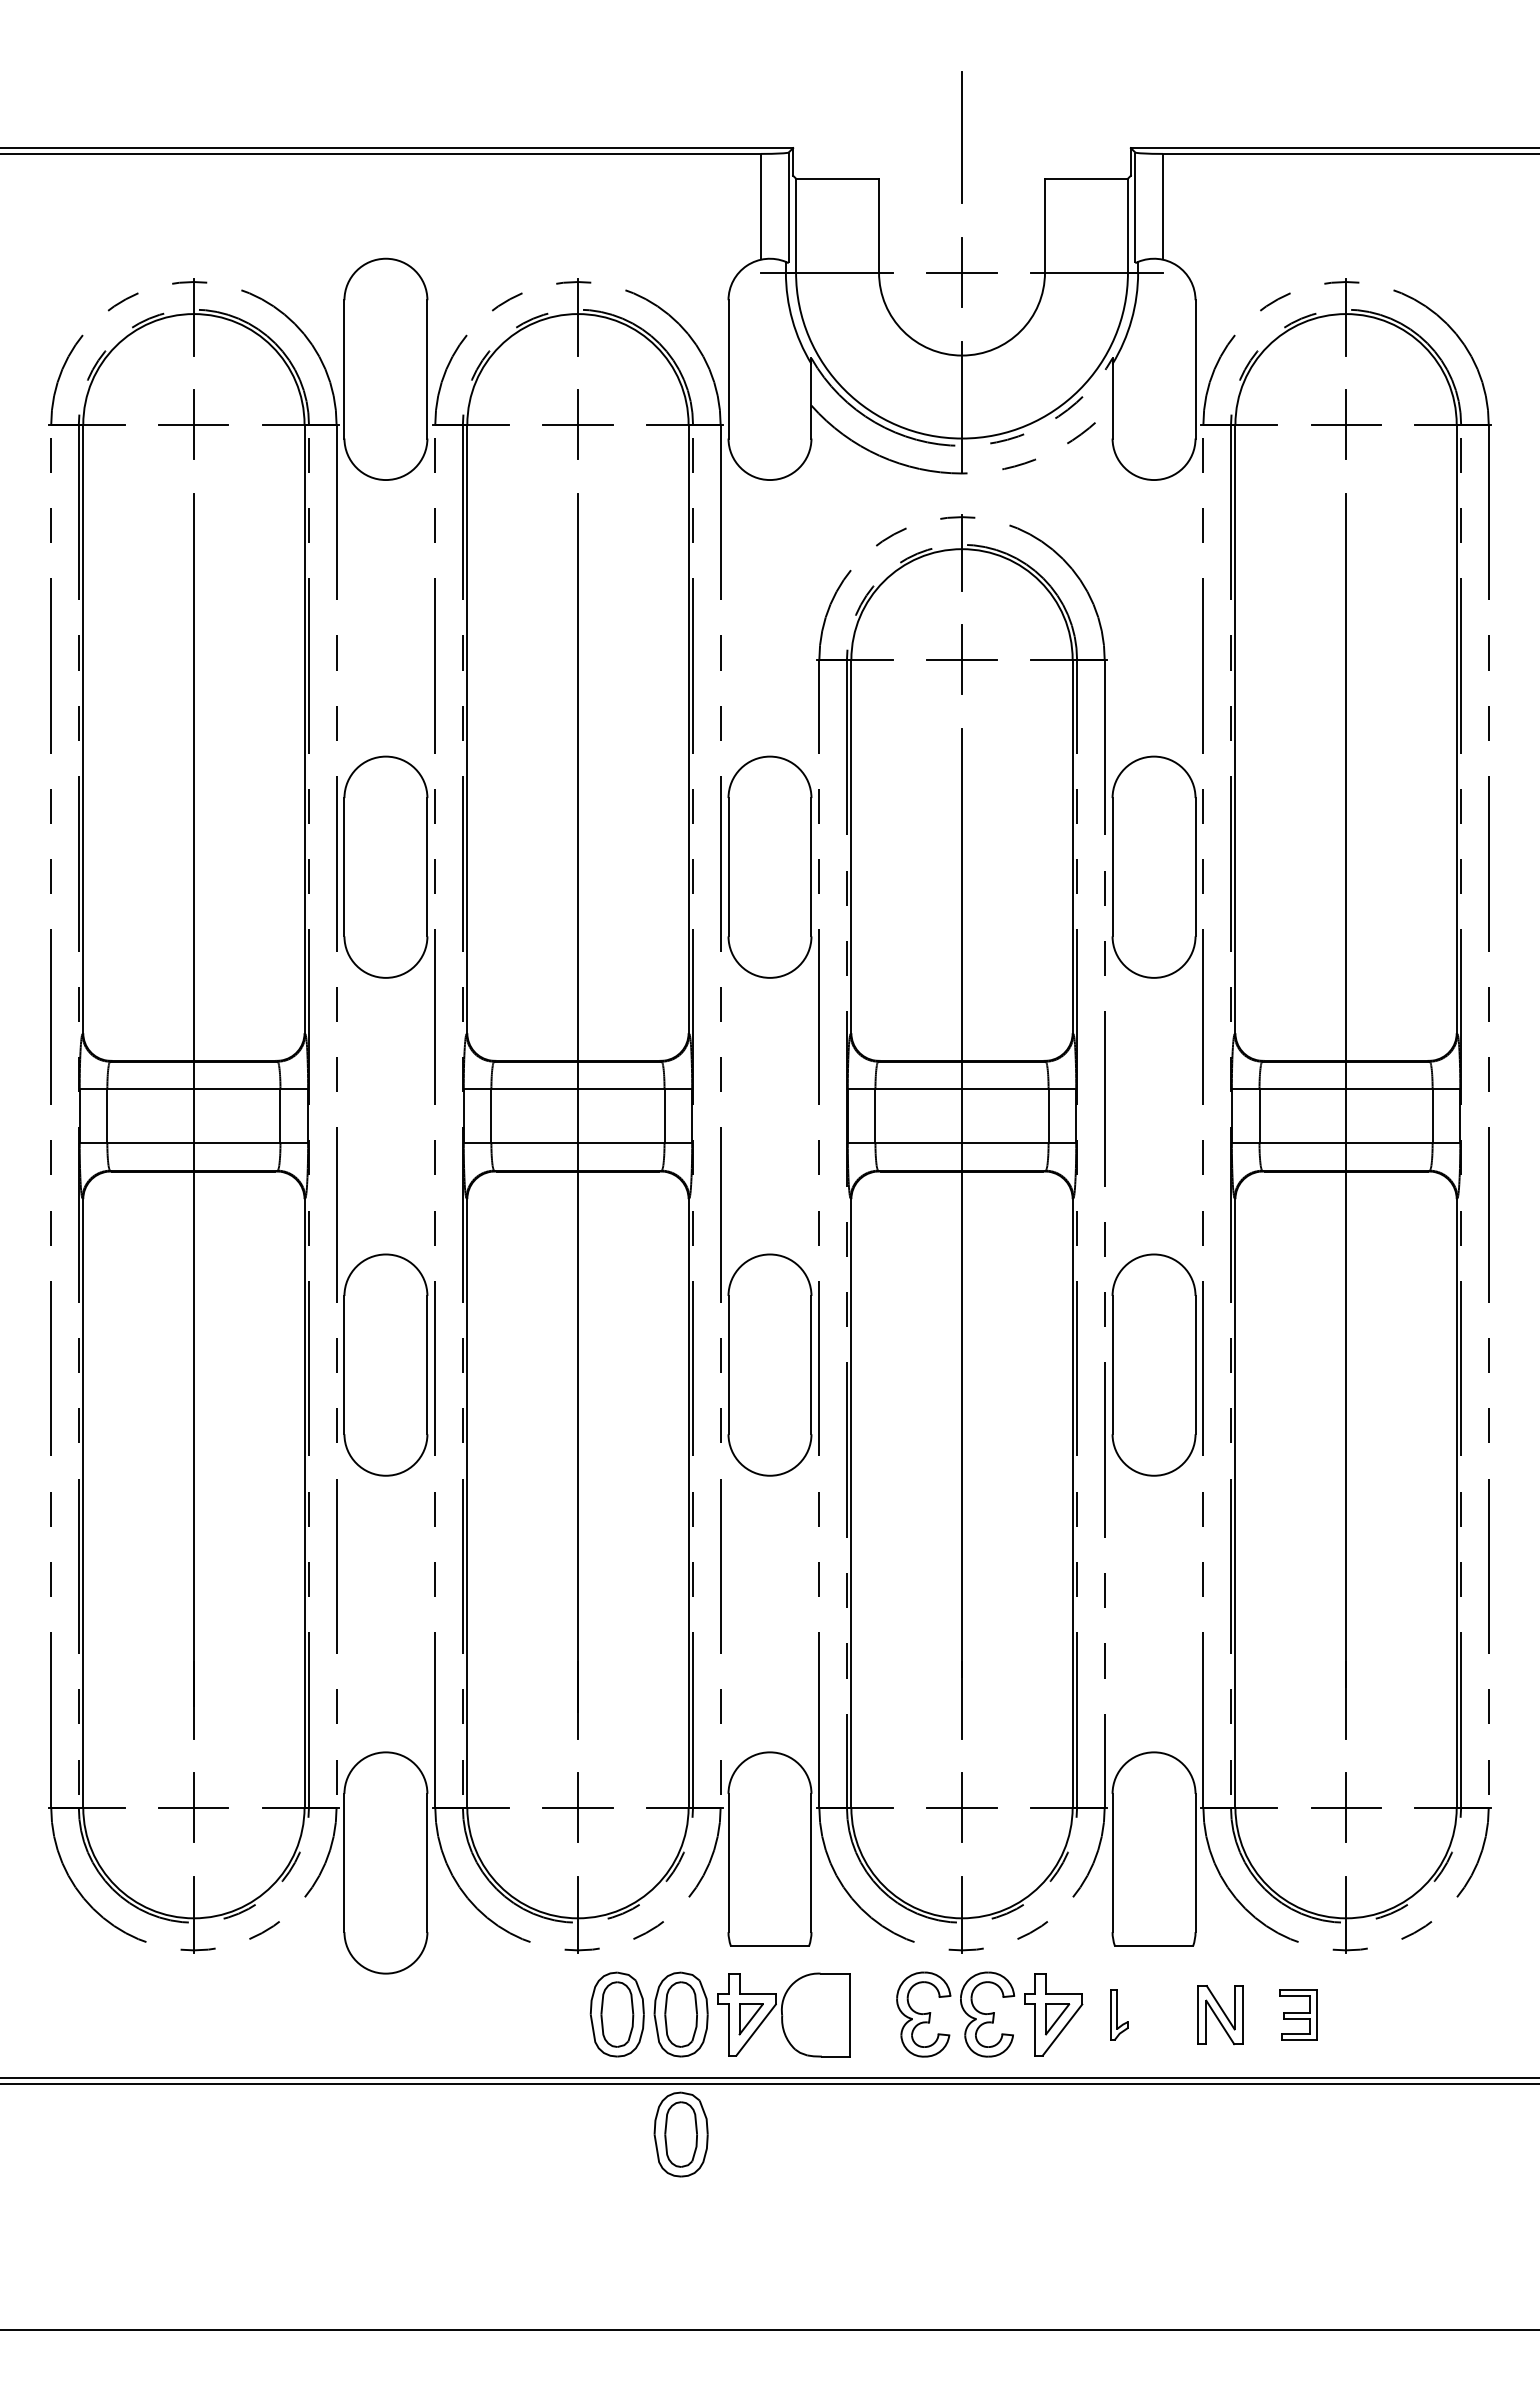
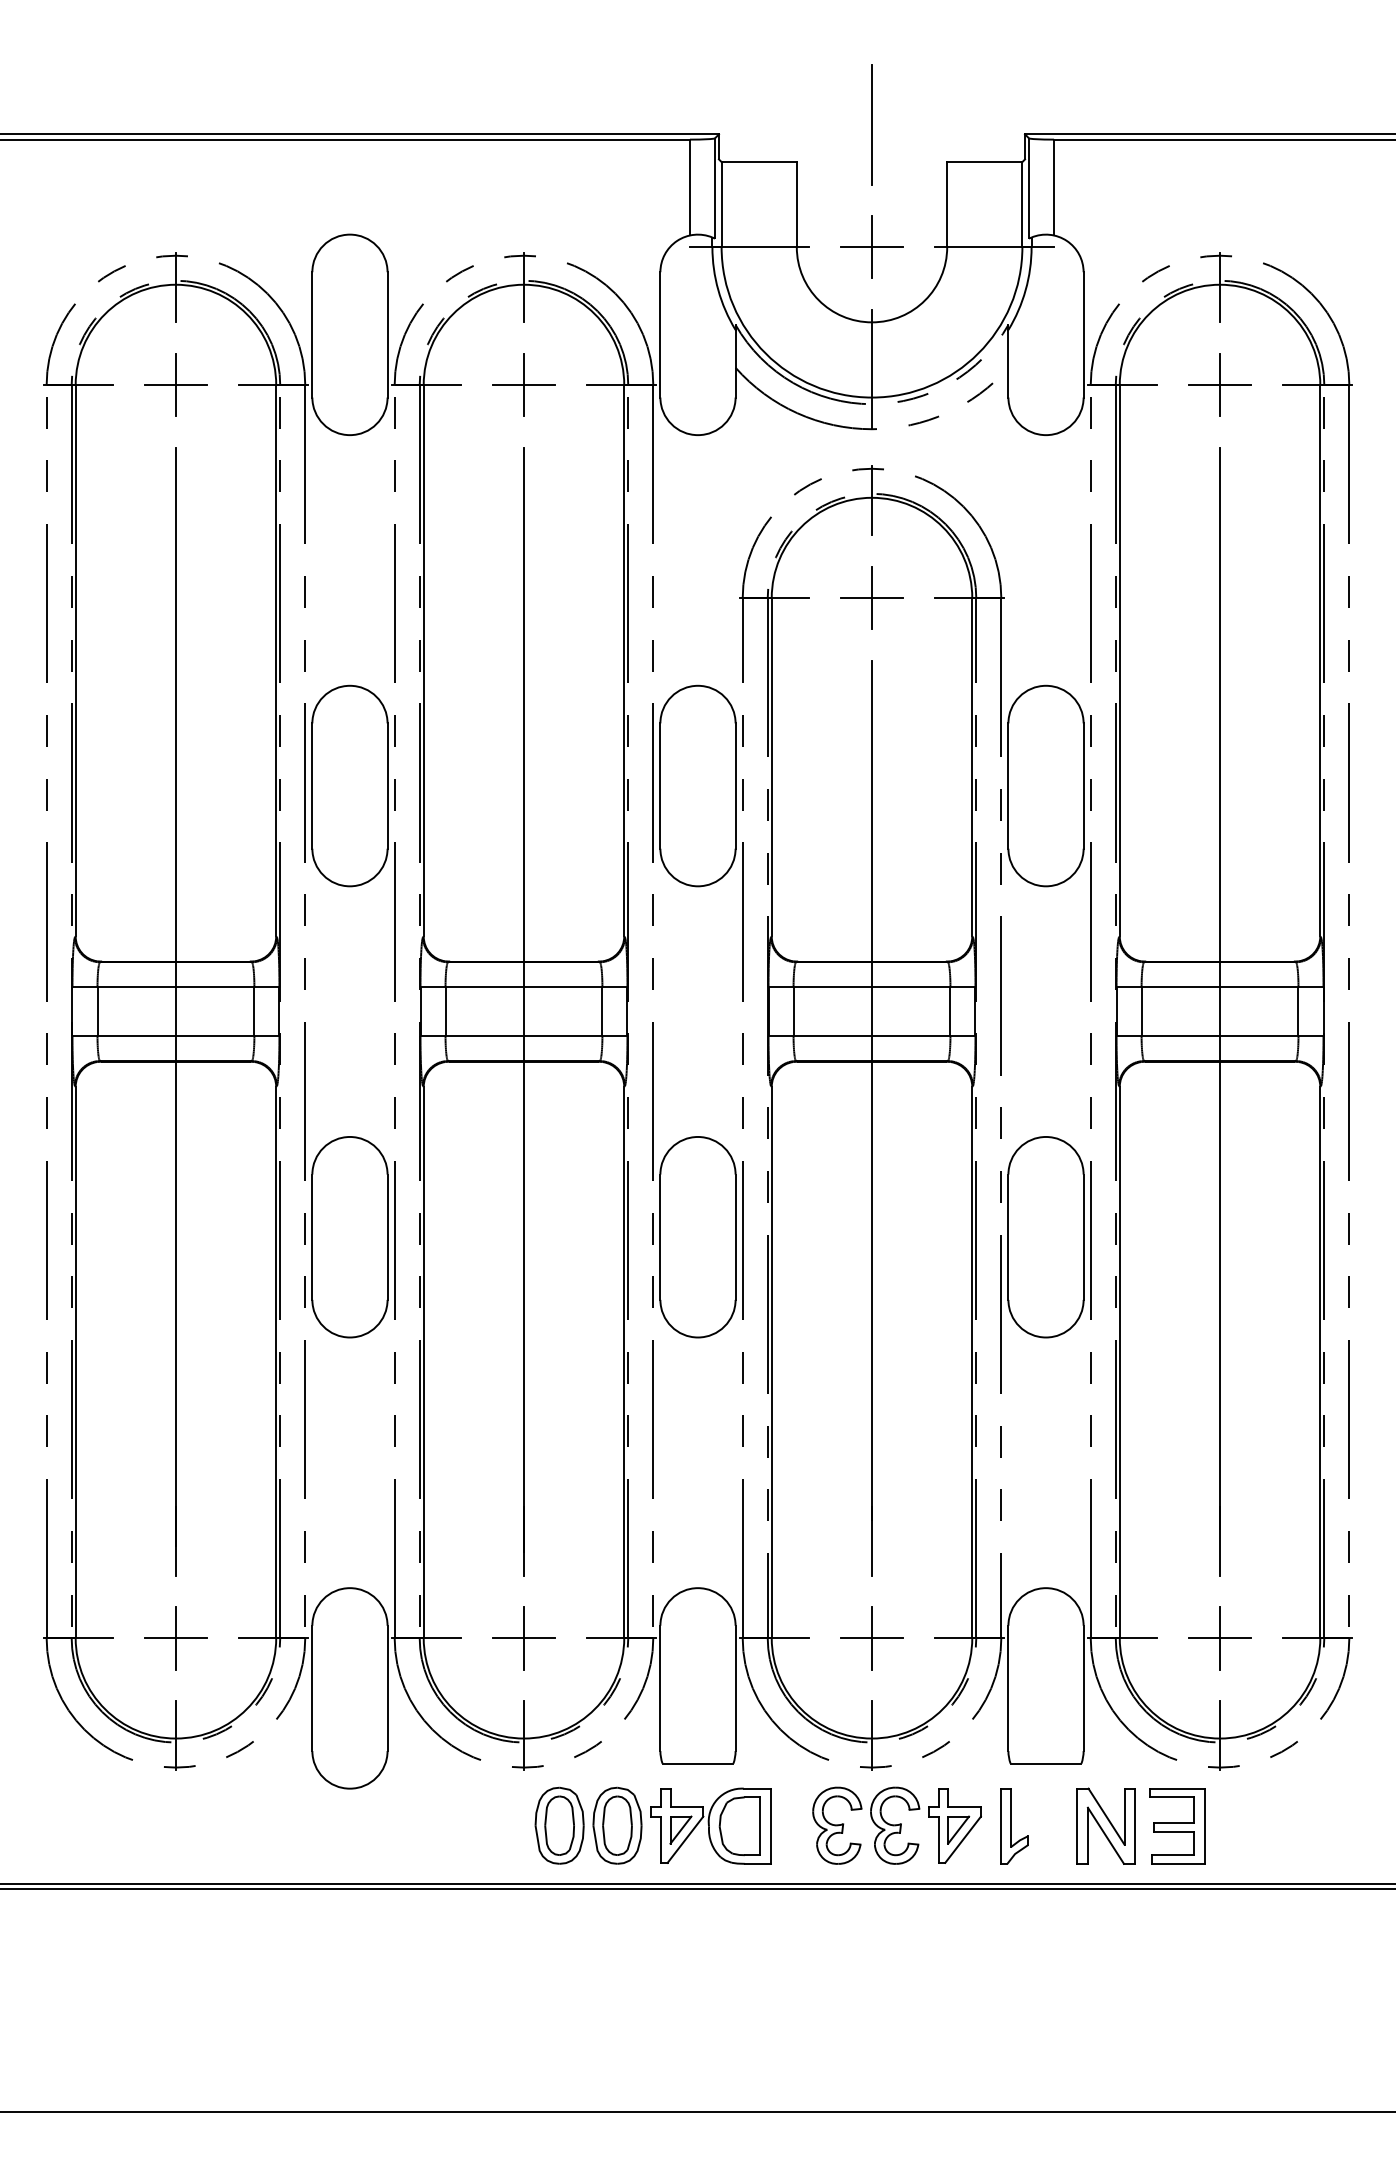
part: (816, 2014) -> (740, 1825), added
part: (1220, 2014) -> (1106, 1825), size x1.43
part: (1119, 2015) -> (1014, 1826), size x1.67
part: (1298, 2015) -> (1176, 1826), size x1.67
part: (680, 2134) -> (616, 1934), removed

